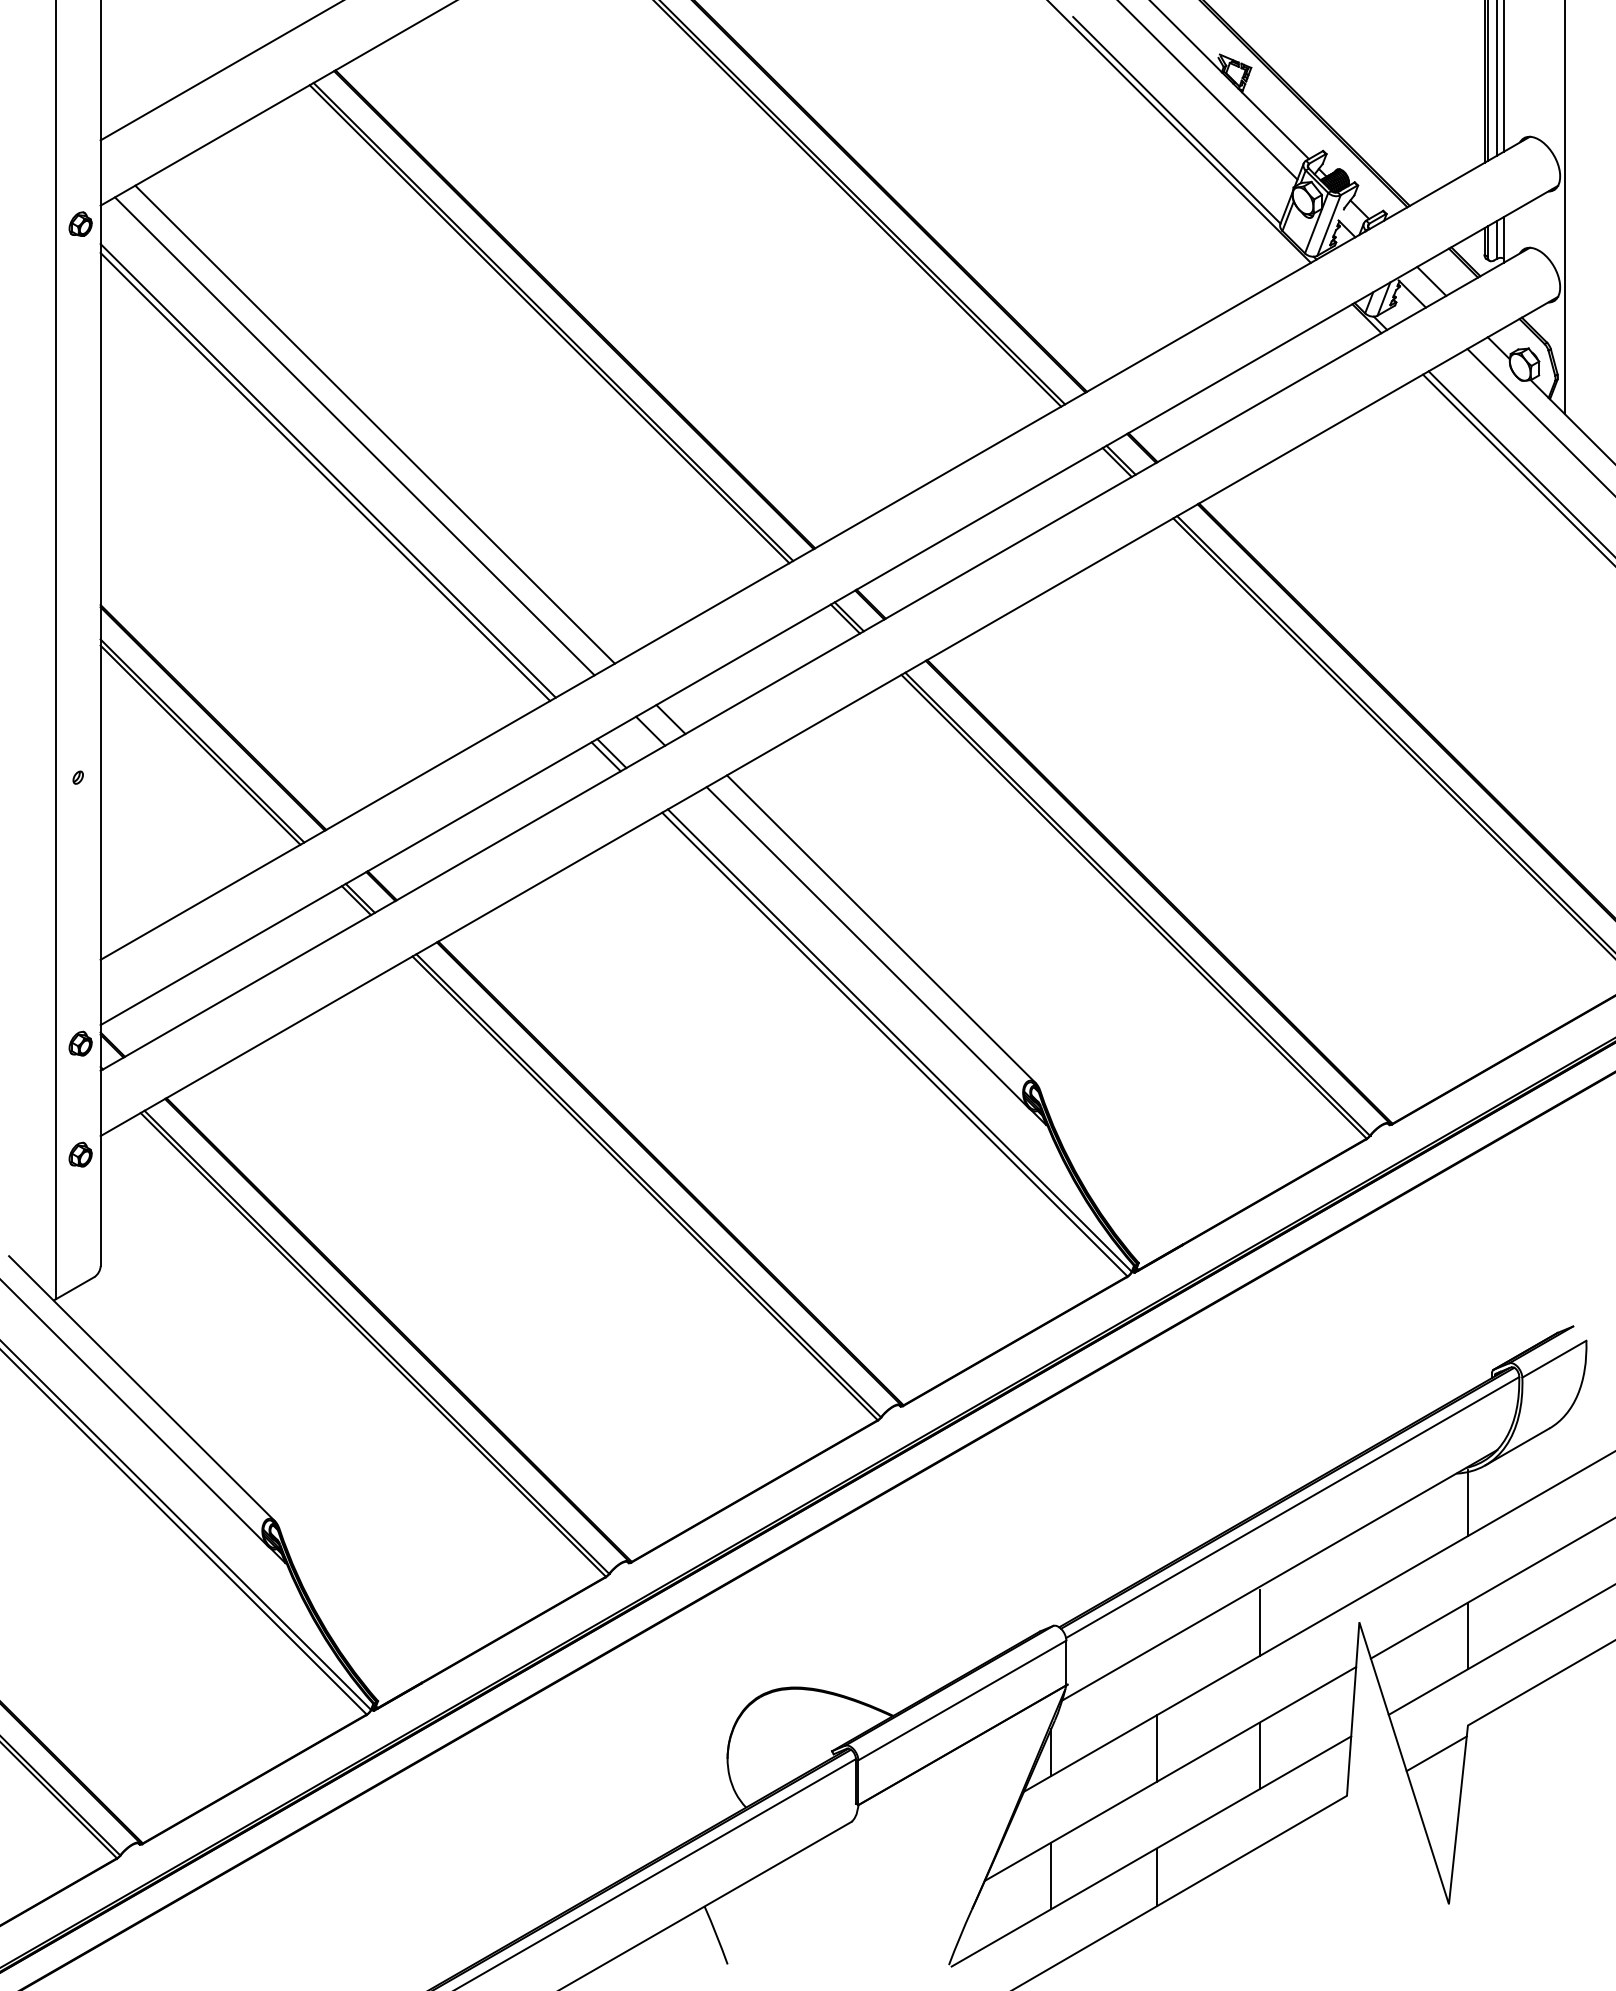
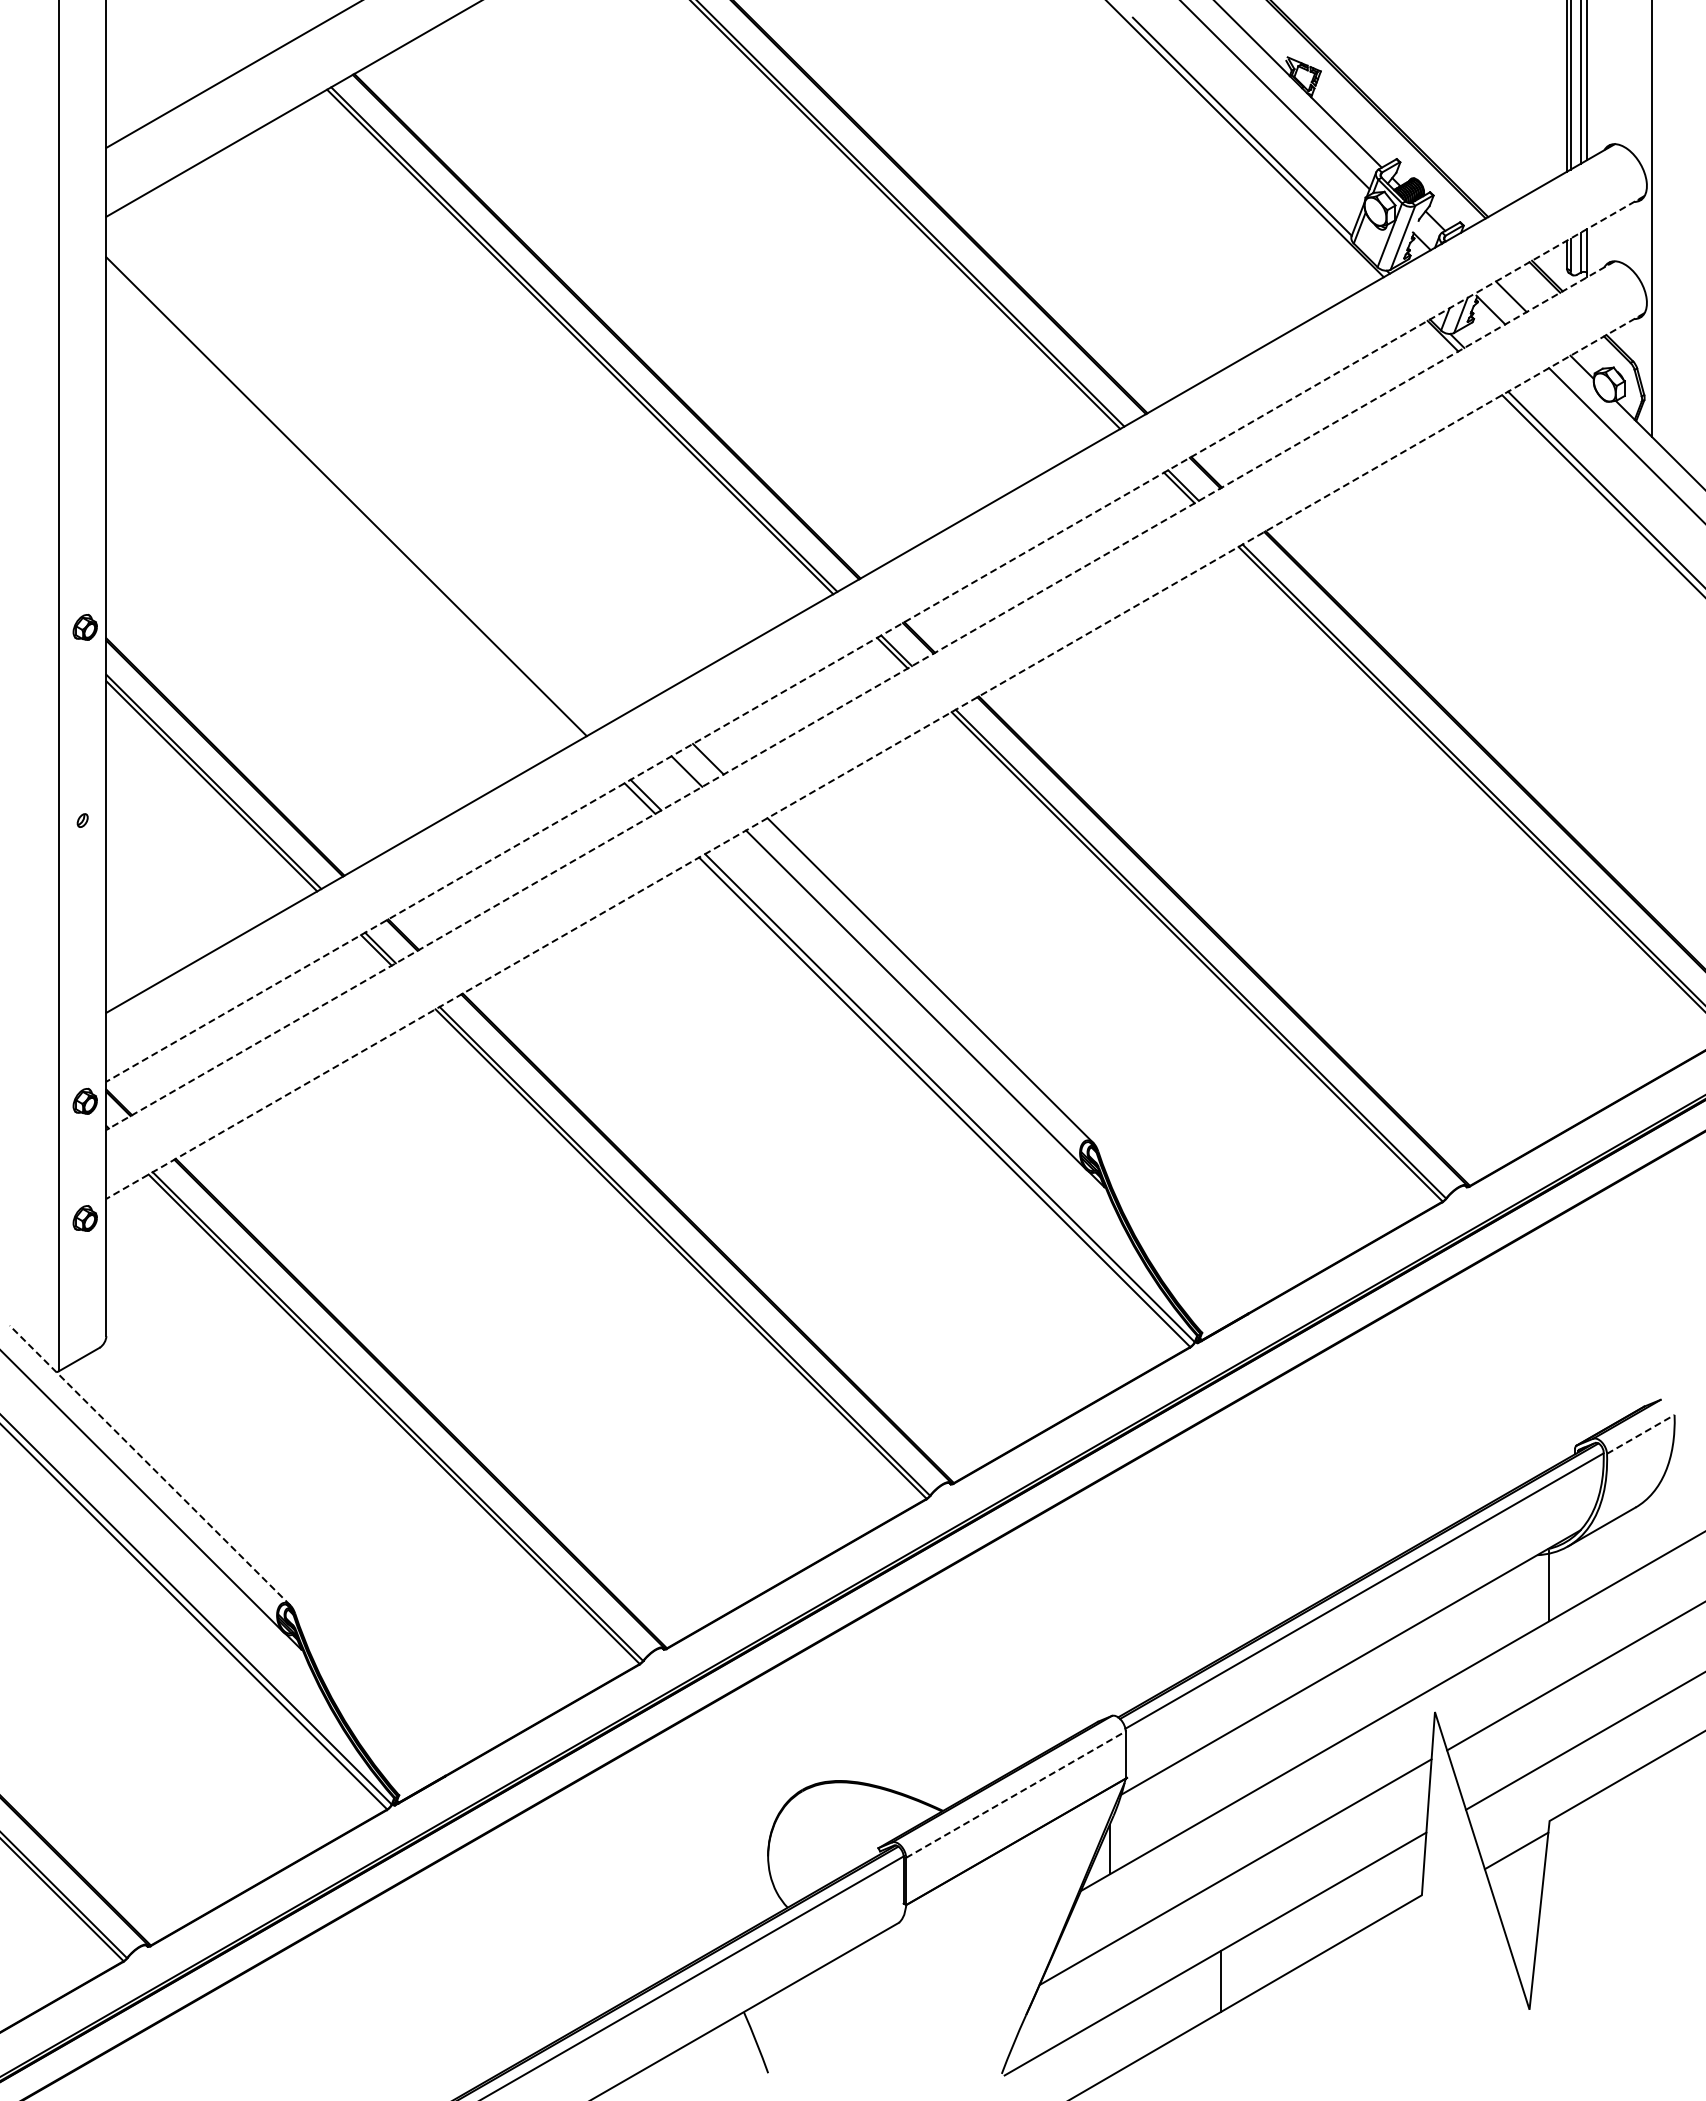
part: (79, 223) -> (84, 626), moved
line: (375, 424) -> (396, 447), removed
line: (354, 436) -> (374, 460), removed
line: (325, 476) -> (343, 502), removed
line: (829, 605) -> (875, 638), solid -> dashed
line: (815, 659) -> (860, 695), solid -> dashed
line: (829, 716) -> (875, 755), solid -> dashed
line: (1554, 1359) -> (1640, 1434), solid -> dashed
line: (141, 1388) -> (149, 1465), solid -> dashed
line: (1259, 1622) -> (1329, 1712), removed
line: (1467, 1635) -> (1549, 1726), removed
line: (961, 1700) -> (1015, 1794), solid -> dashed
line: (1157, 1748) -> (1221, 1845), removed
line: (1259, 1756) -> (1329, 1853), removed
line: (1051, 1875) -> (1109, 1979), removed

